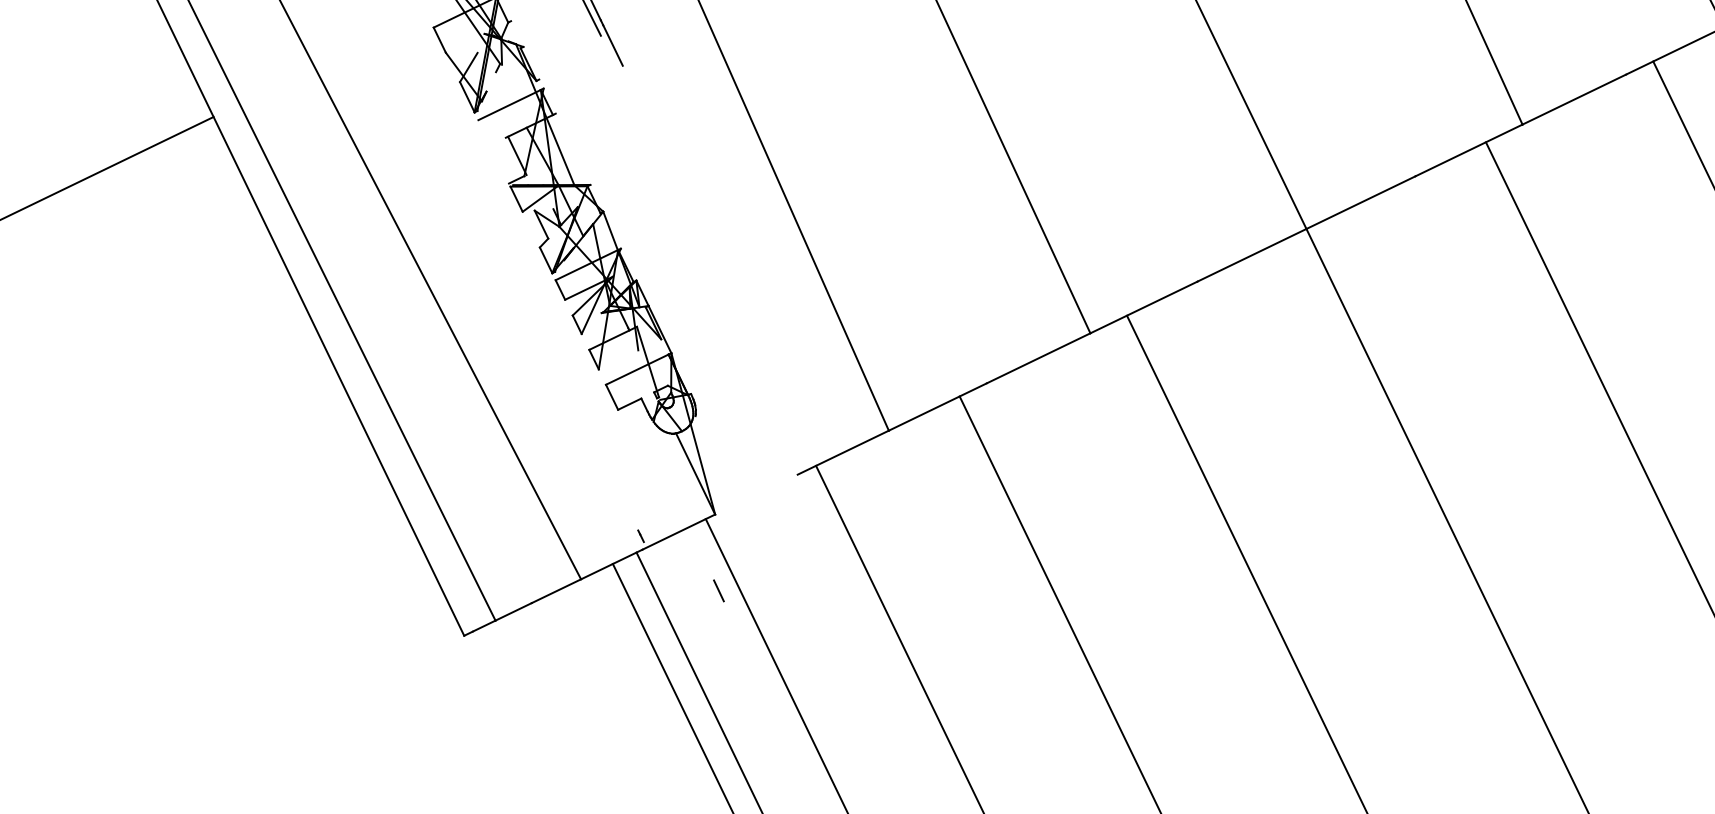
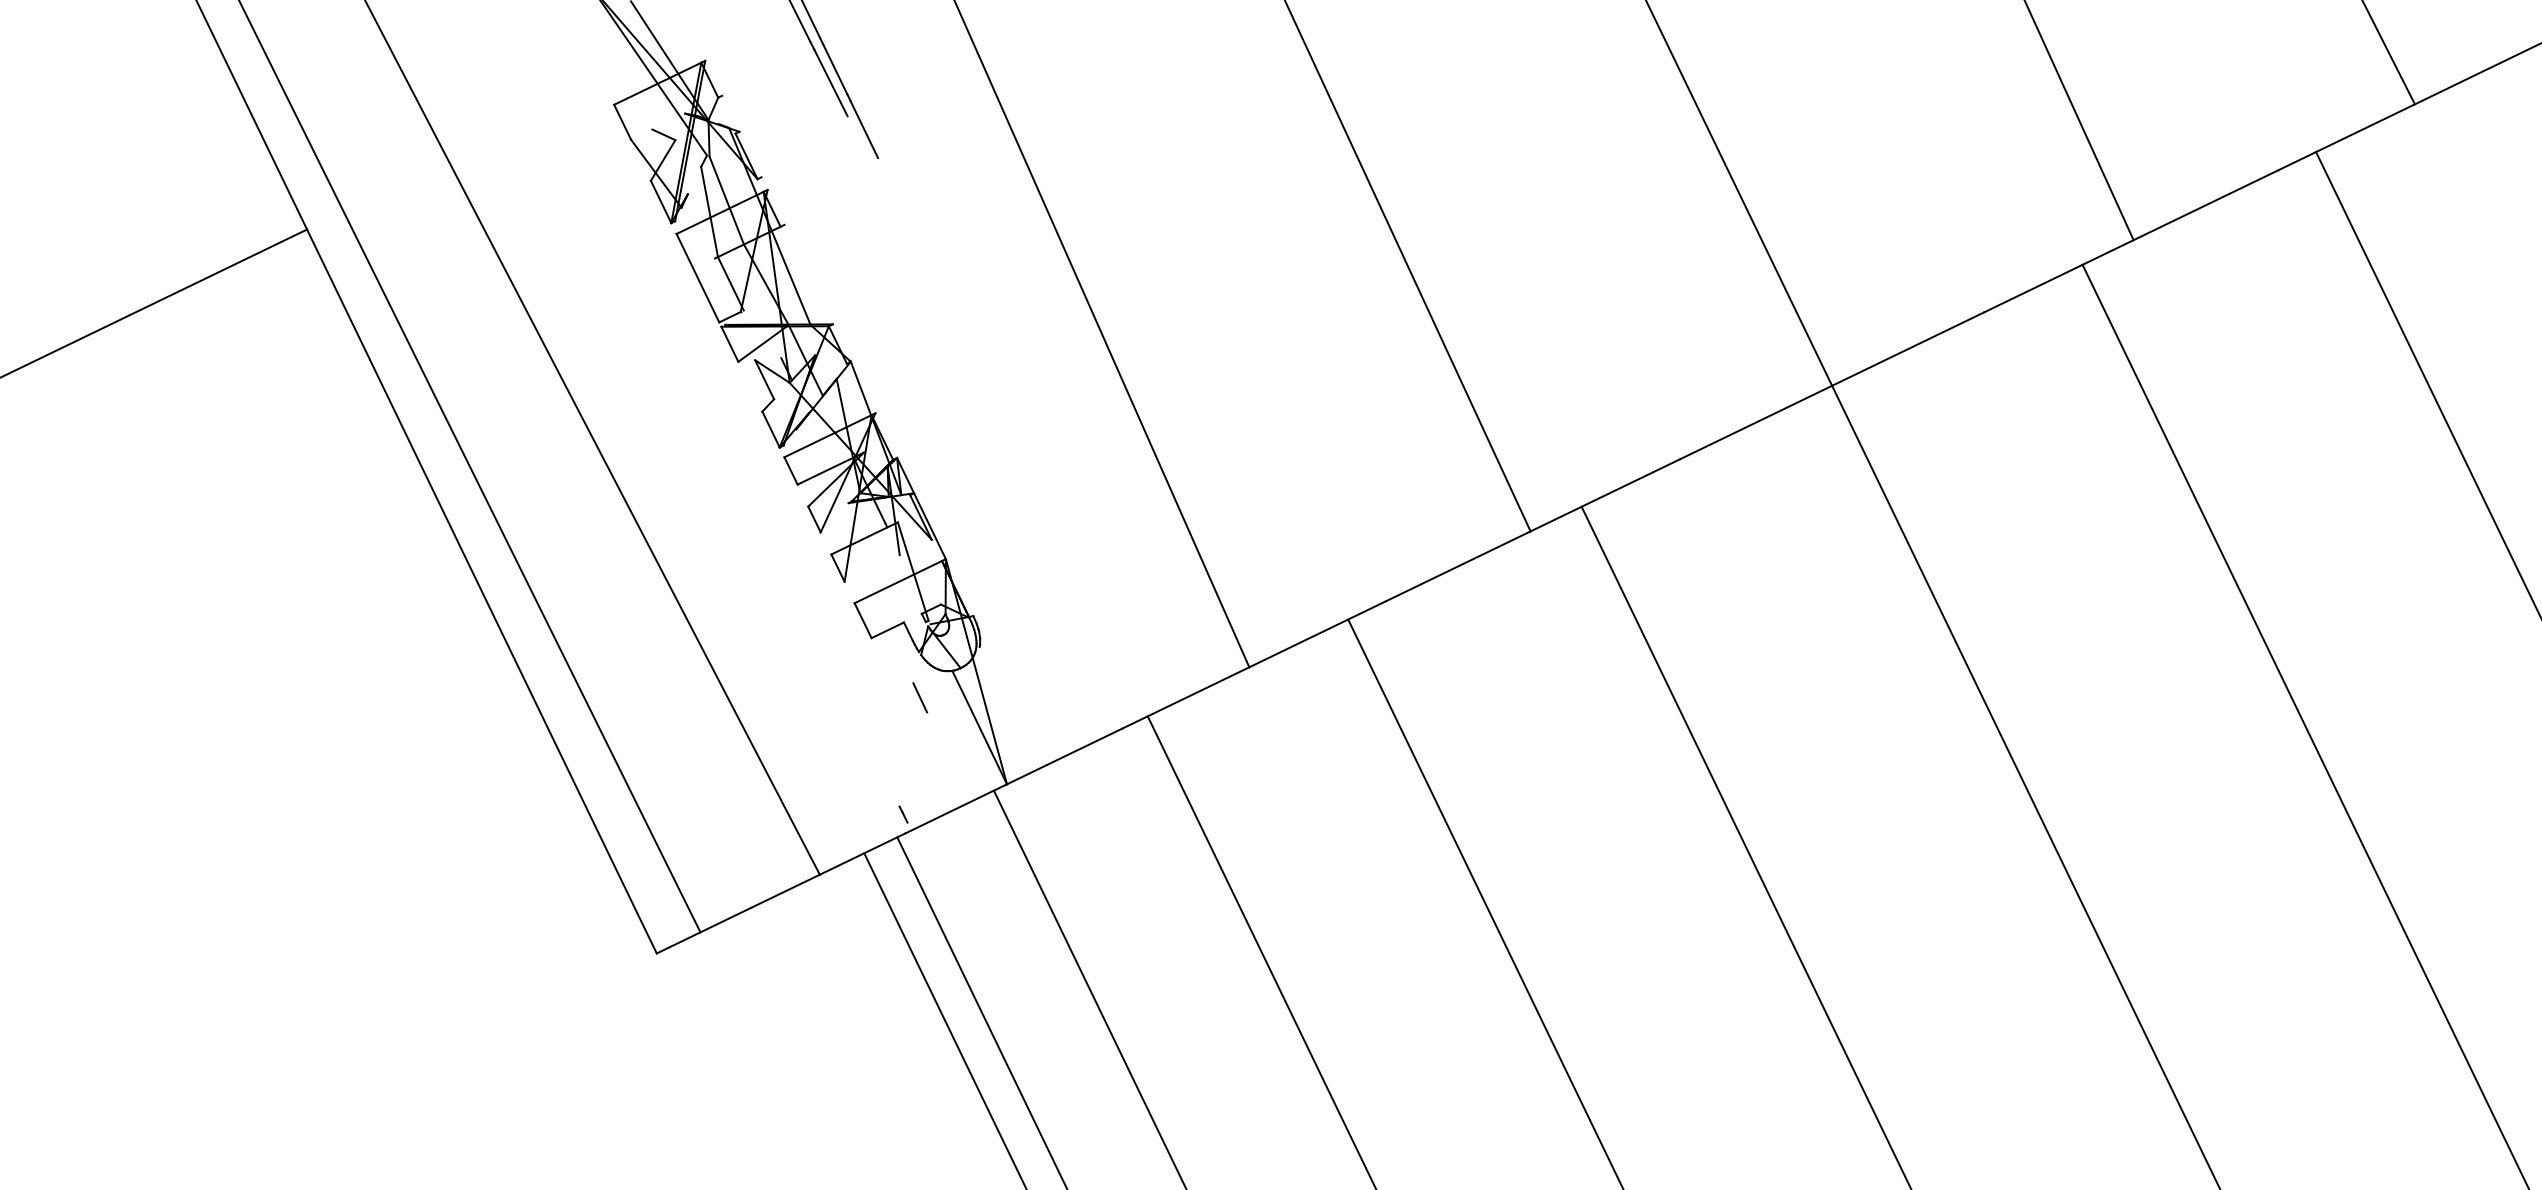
line: (469, 48) -> (663, 134), added
line: (514, 96) -> (726, 200), added
line: (502, 104) -> (709, 211), added
line: (493, 151) -> (697, 277), added
line: (756, 494) -> (1064, 756), added
line: (719, 590) -> (920, 697), moved

